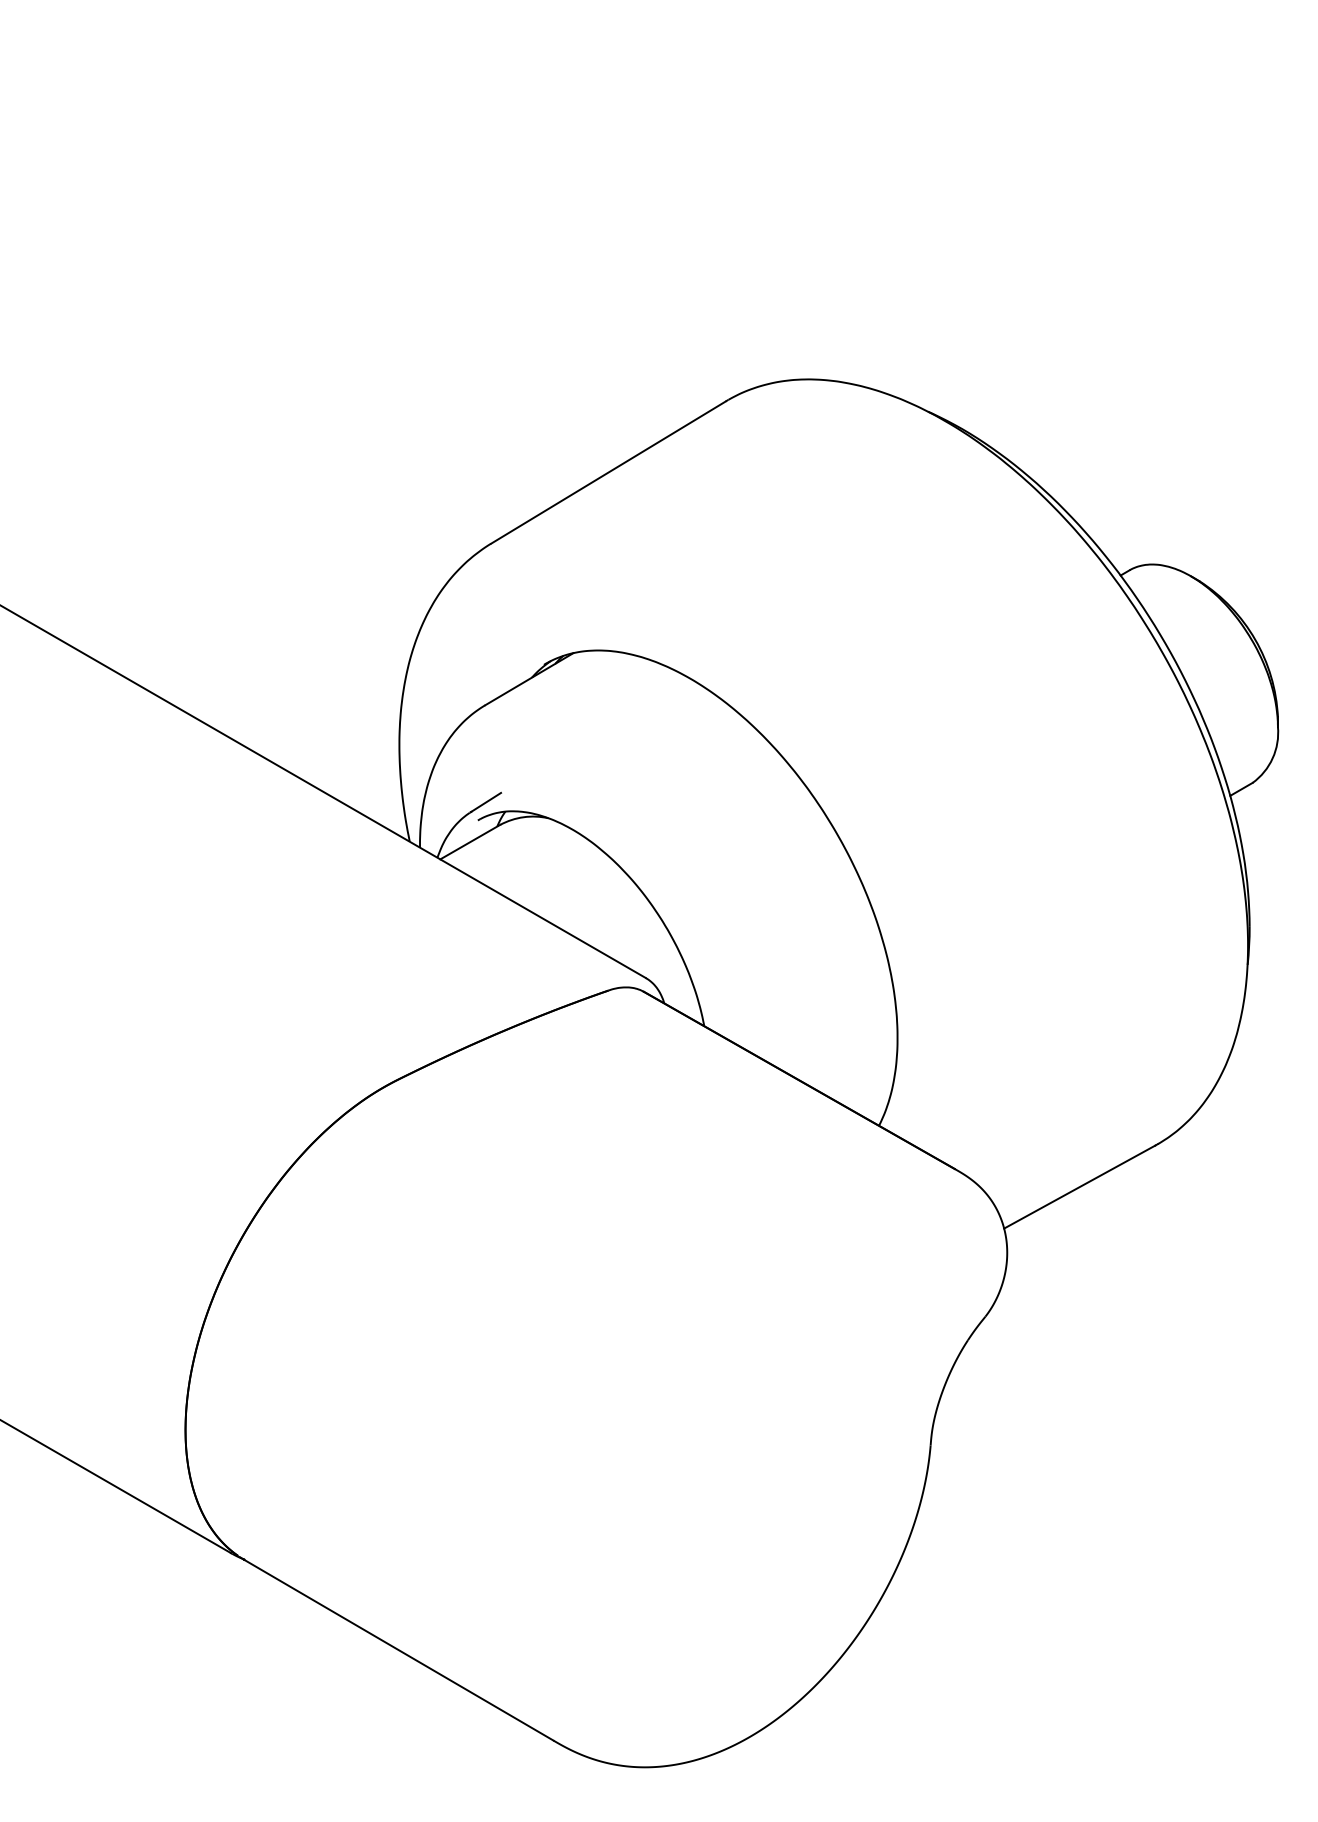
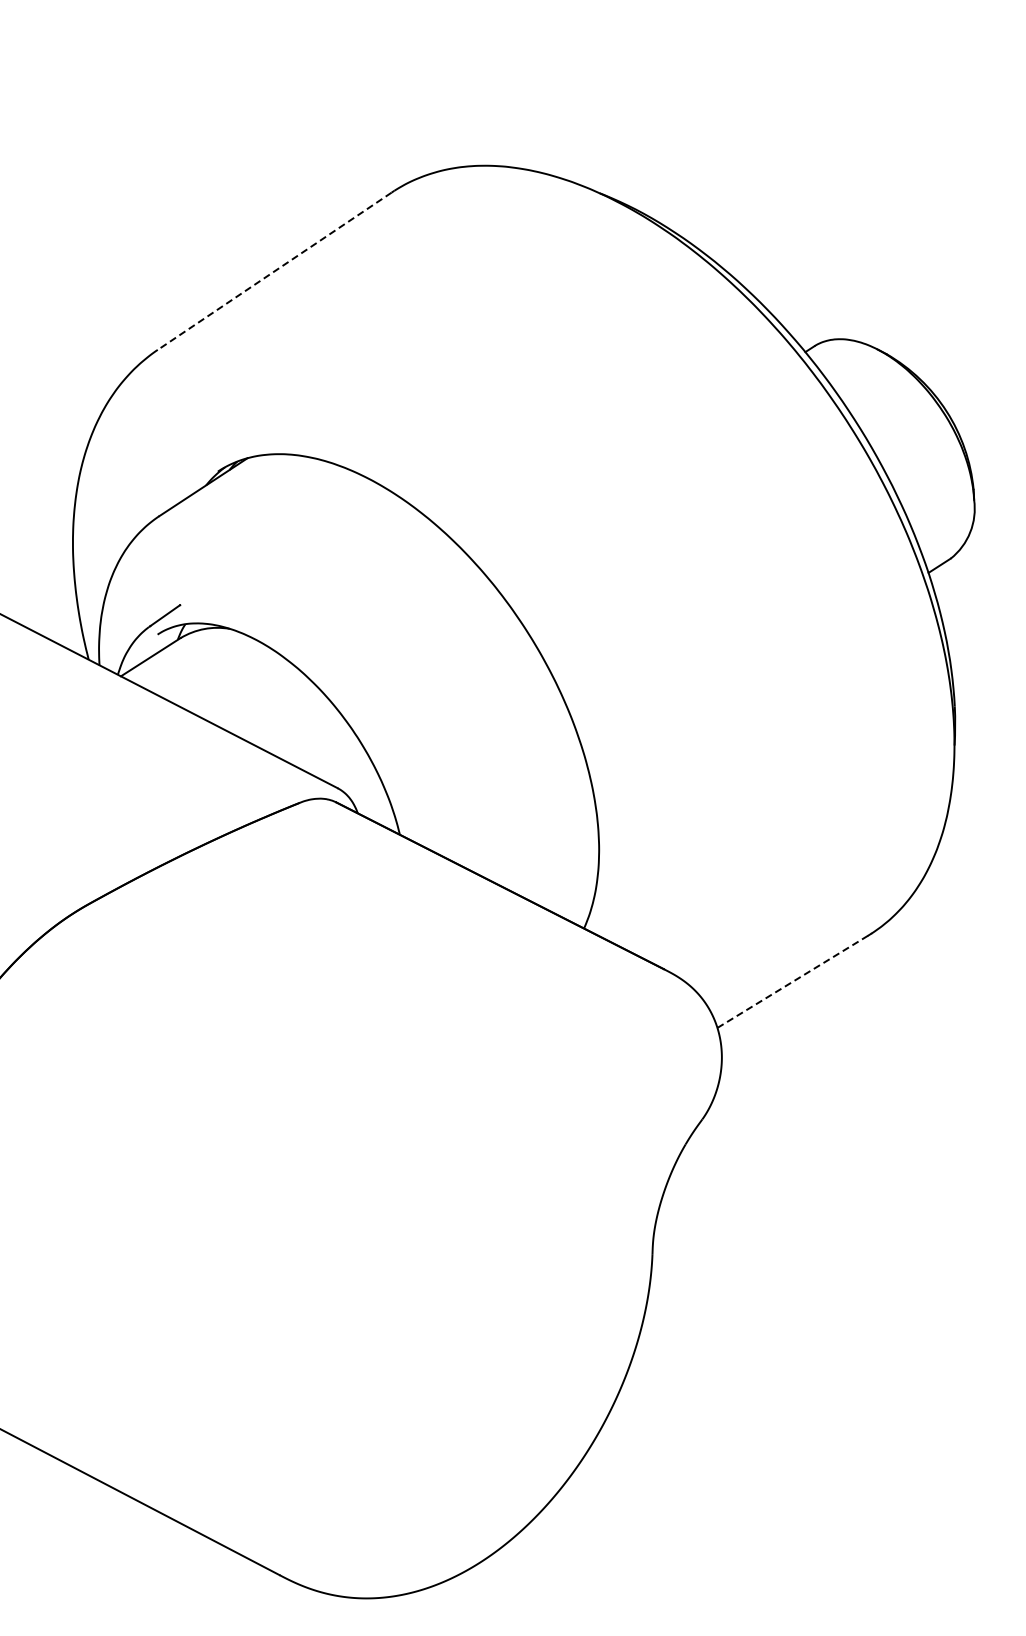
line: (607, 472) -> (273, 271), solid -> dashed
line: (1080, 1186) -> (793, 981), solid -> dashed

